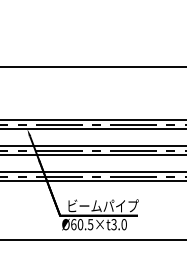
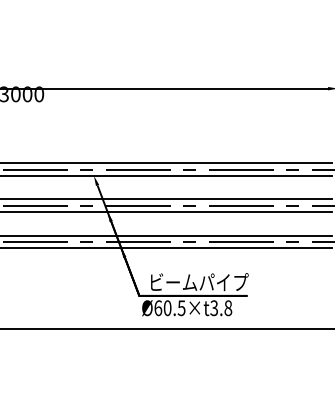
text: (124, 224) -> (228, 308), Ø60.5×t3.0 -> Ø60.5×t3.8

